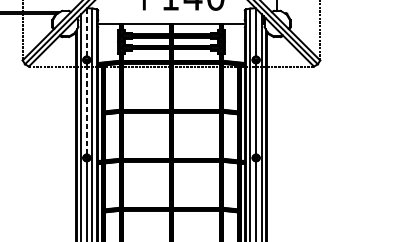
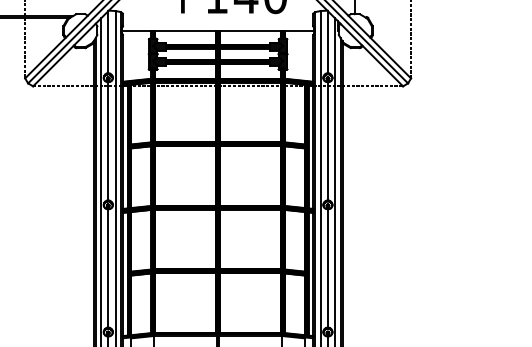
line: (86, 31) -> (108, 41), dashed -> solid
line: (86, 108) -> (108, 140), dashed -> solid

